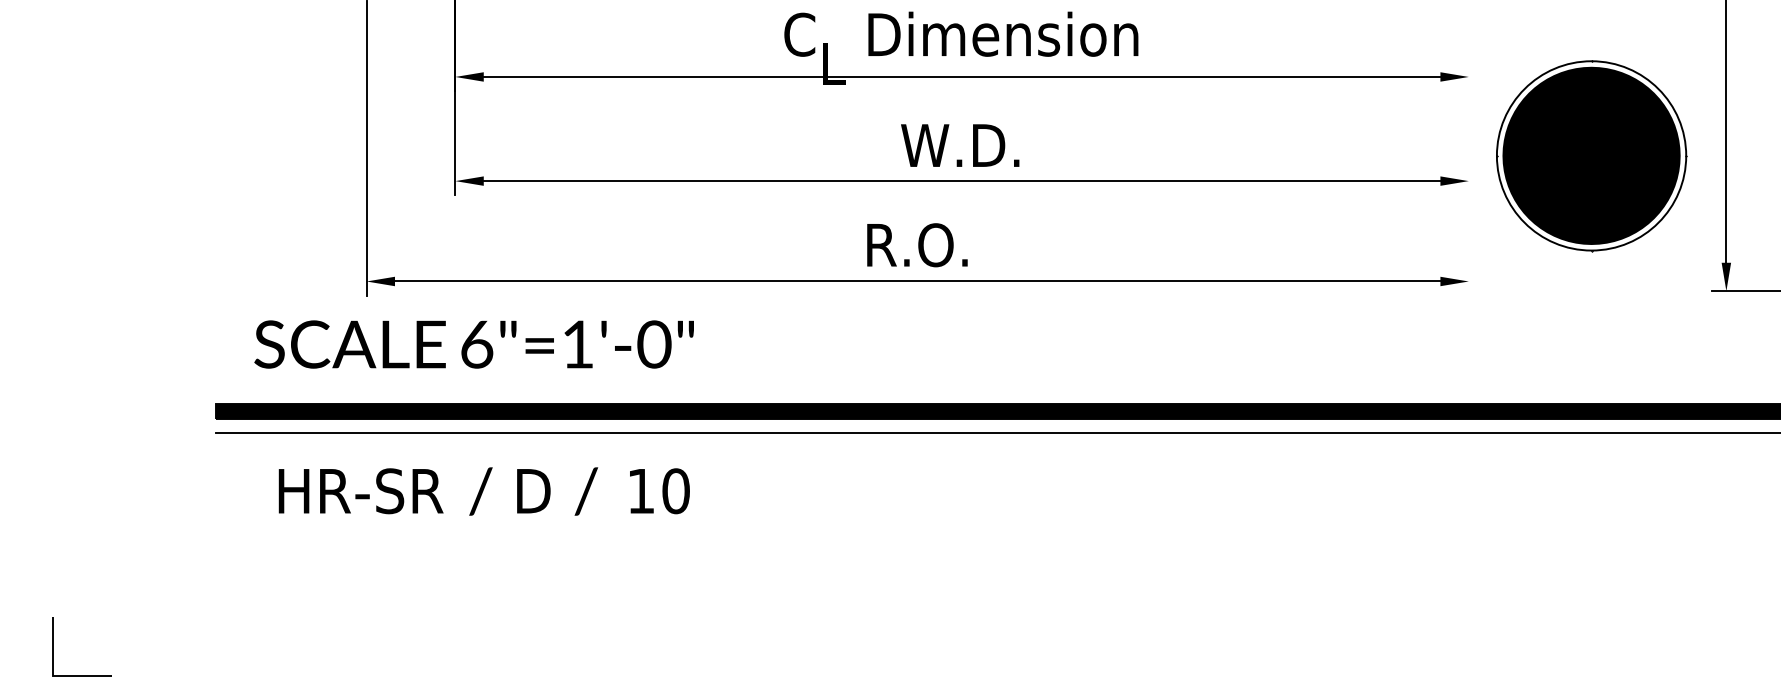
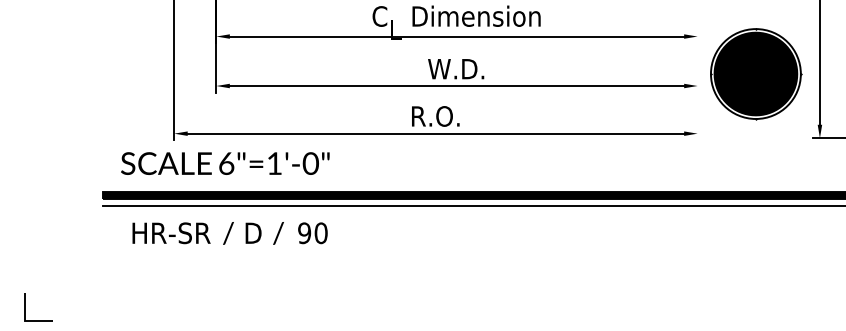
text: (640, 491) -> (304, 233), 10 -> 90

